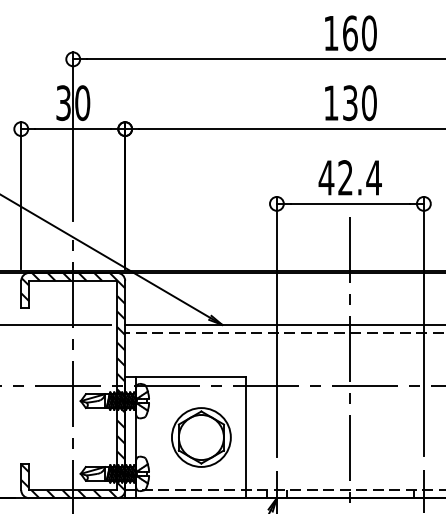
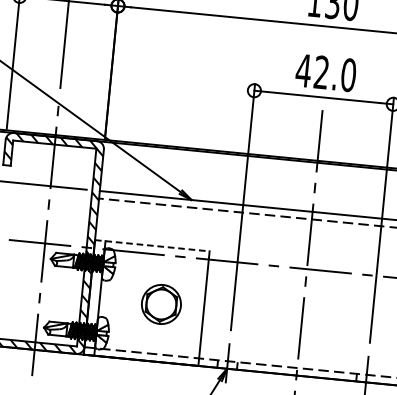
text: (373, 177) -> (348, 74), 42.4 -> 42.0
line: (185, 376) -> (152, 245), solid -> dashed
part: (201, 437) -> (161, 304), size x0.7

